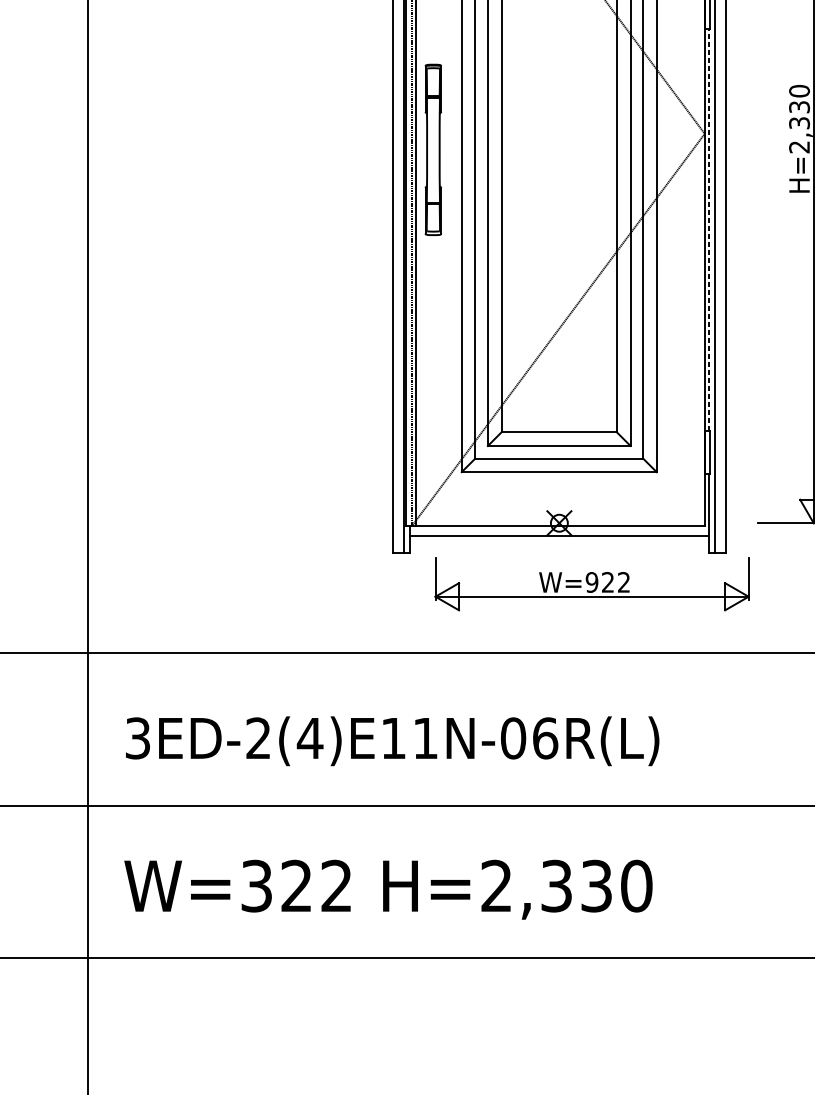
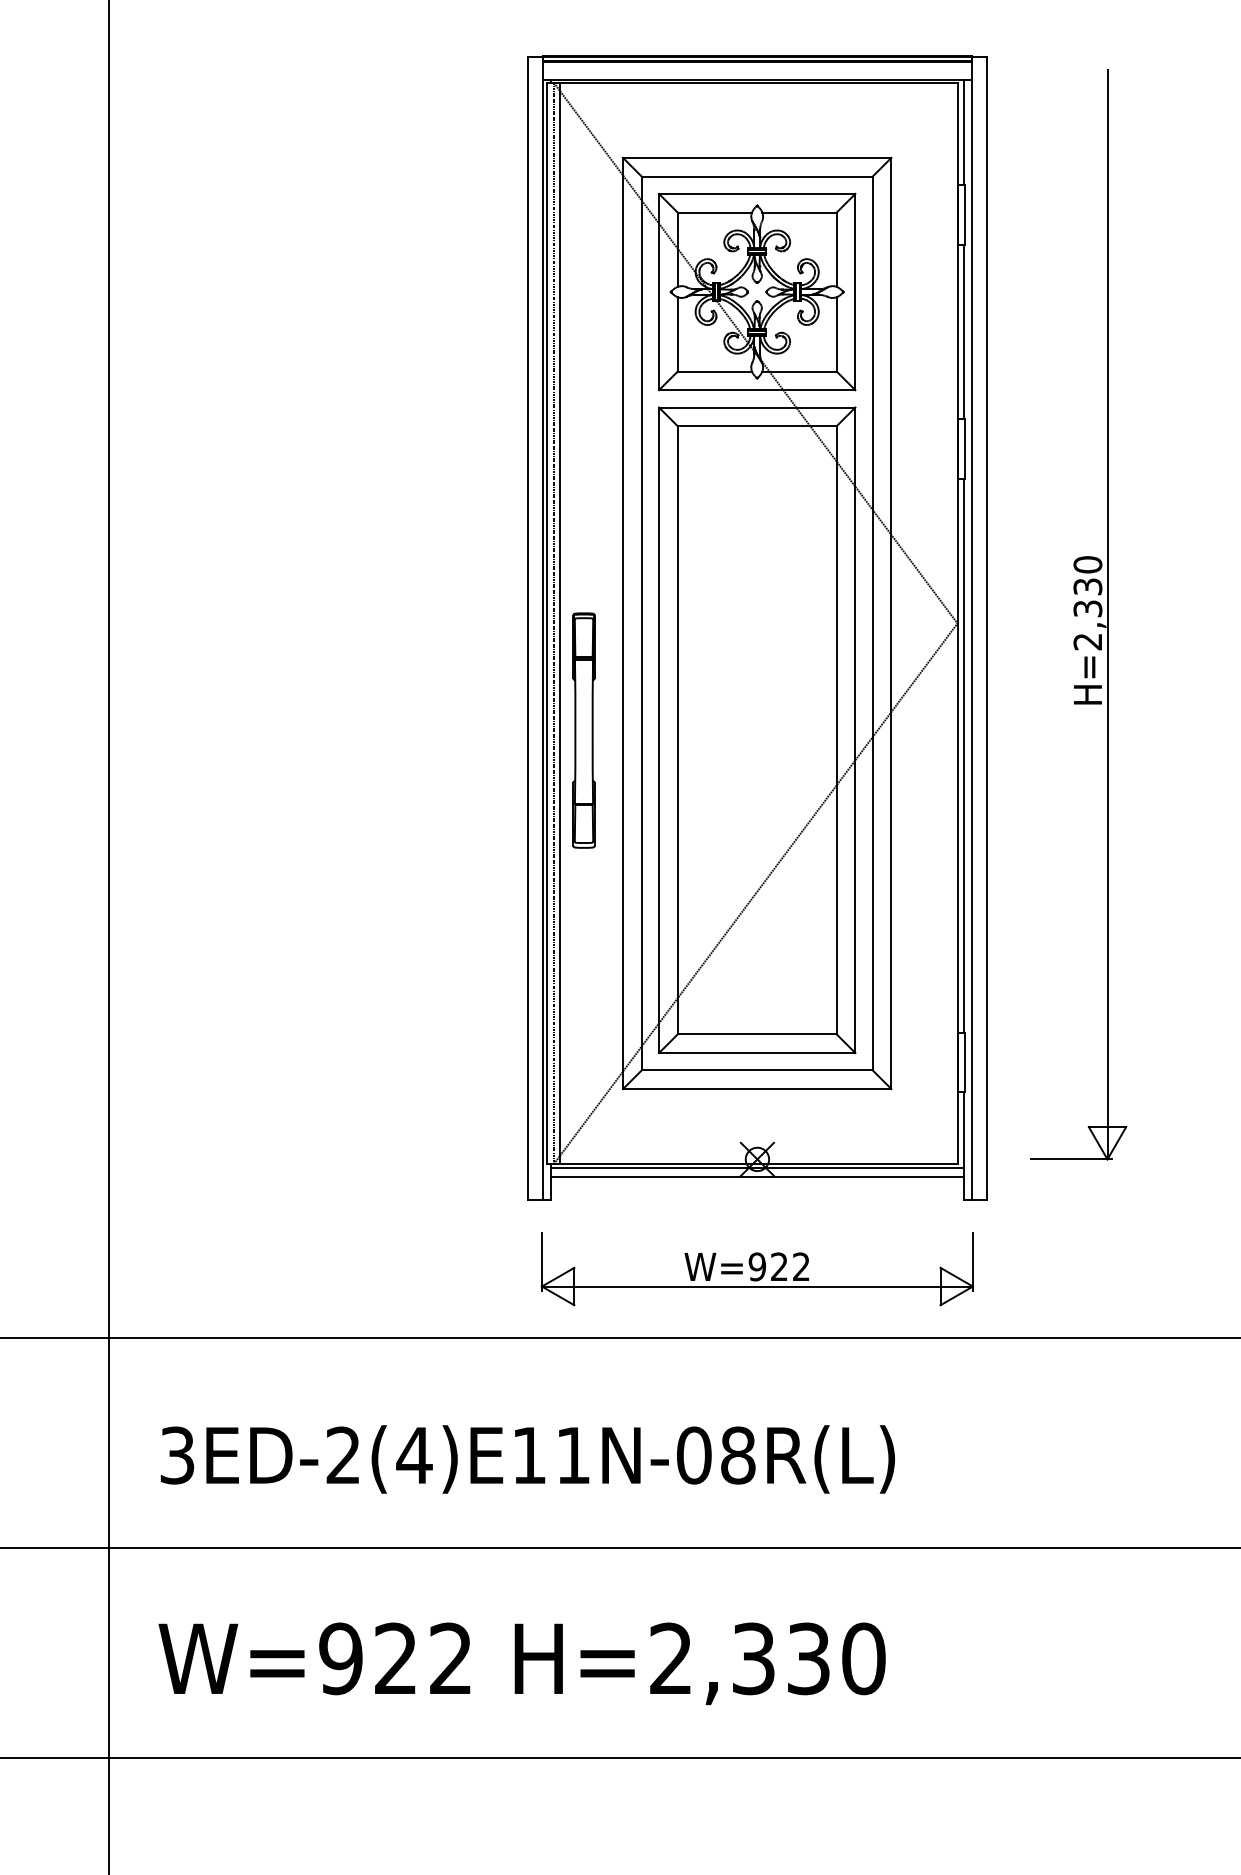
part: (433, 149) -> (583, 730), moved
line: (709, 229) -> (963, 755), dashed -> solid
line: (559, 529) -> (757, 1167), added
part: (592, 584) -> (757, 1269), moved
text: (545, 738) -> (738, 1455), 3ED-2(4)E11N-06R(L) -> 3ED-2(4)E11N-08R(L)
text: (256, 885) -> (340, 1658), W=322 -> W=922

